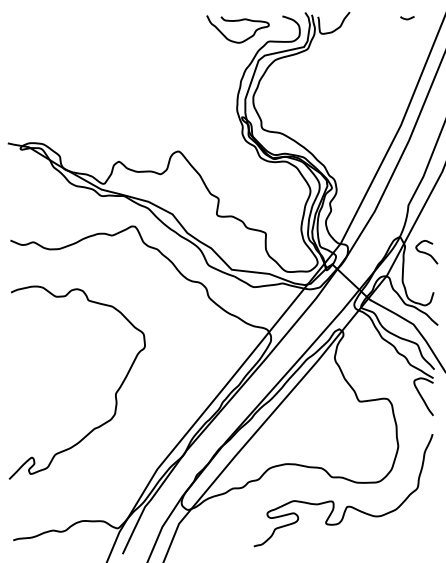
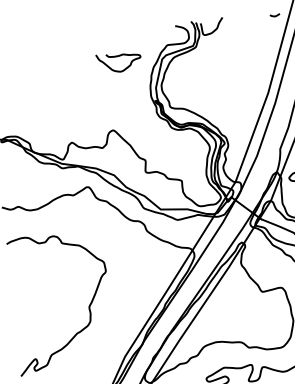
curve: (407, 18) -> (275, 15), moved
curve: (237, 21) -> (117, 56), moved

